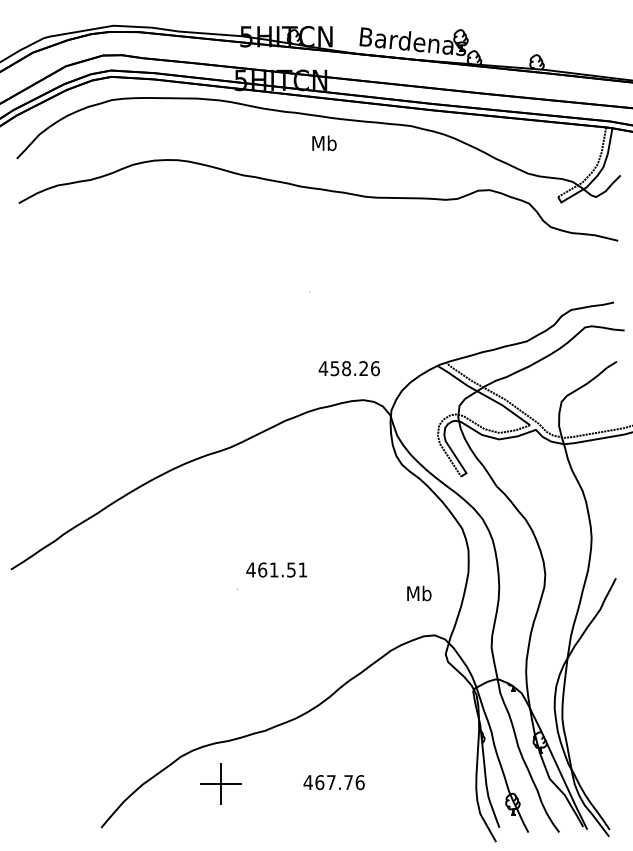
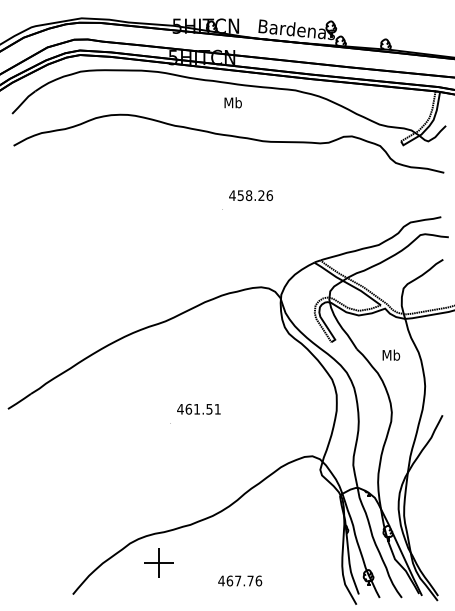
text: (349, 368) -> (251, 195), moved
text: (419, 592) -> (391, 354), moved
text: (334, 781) -> (240, 580), moved

